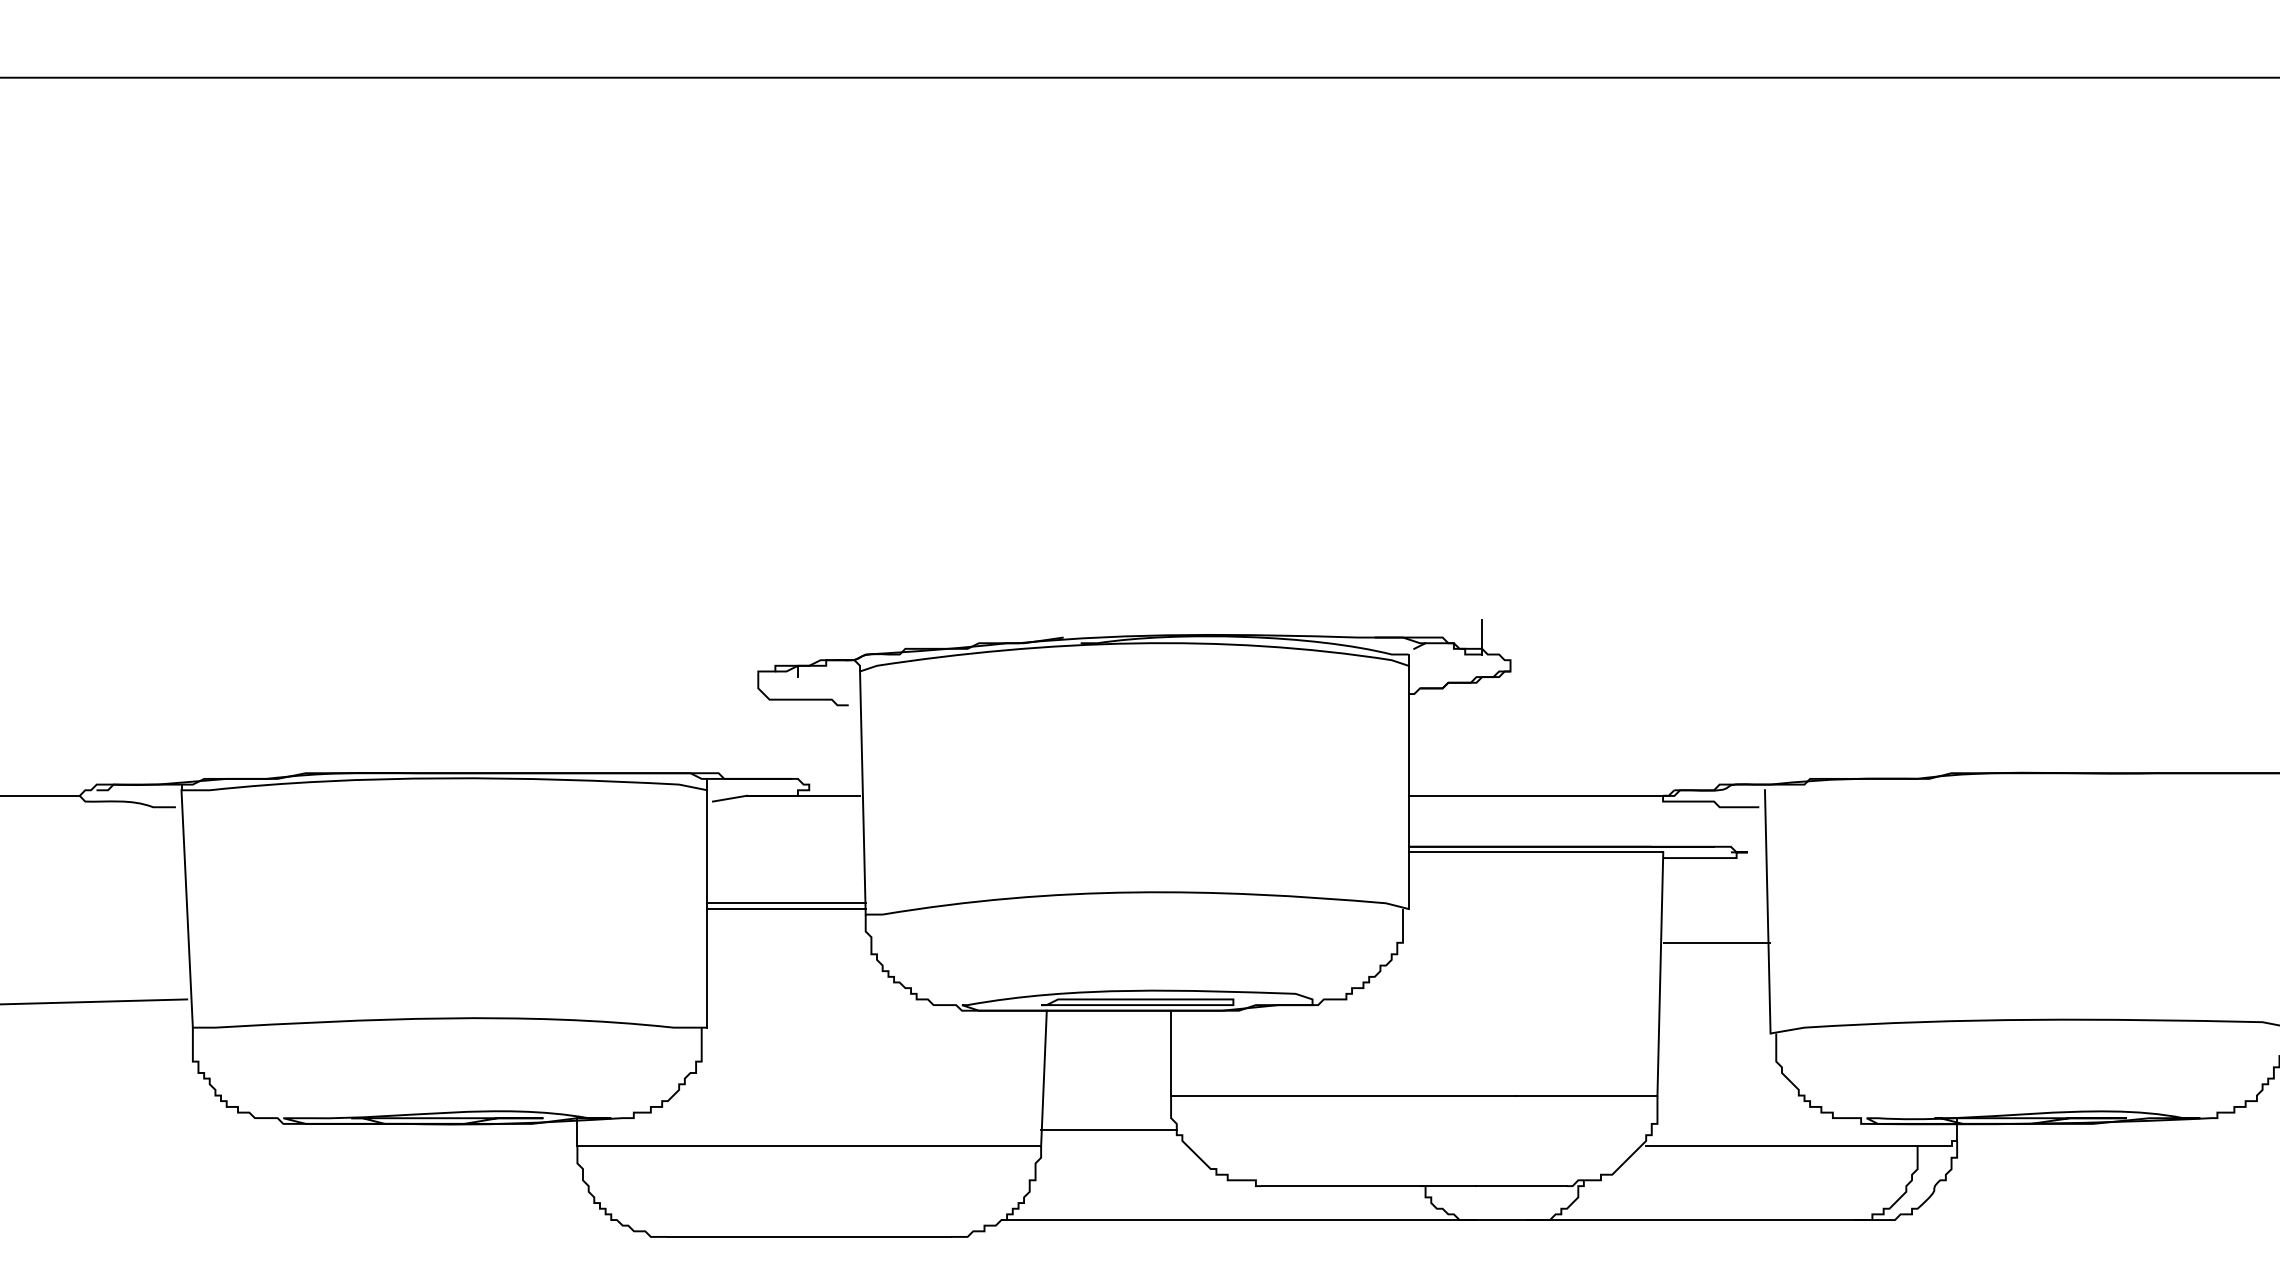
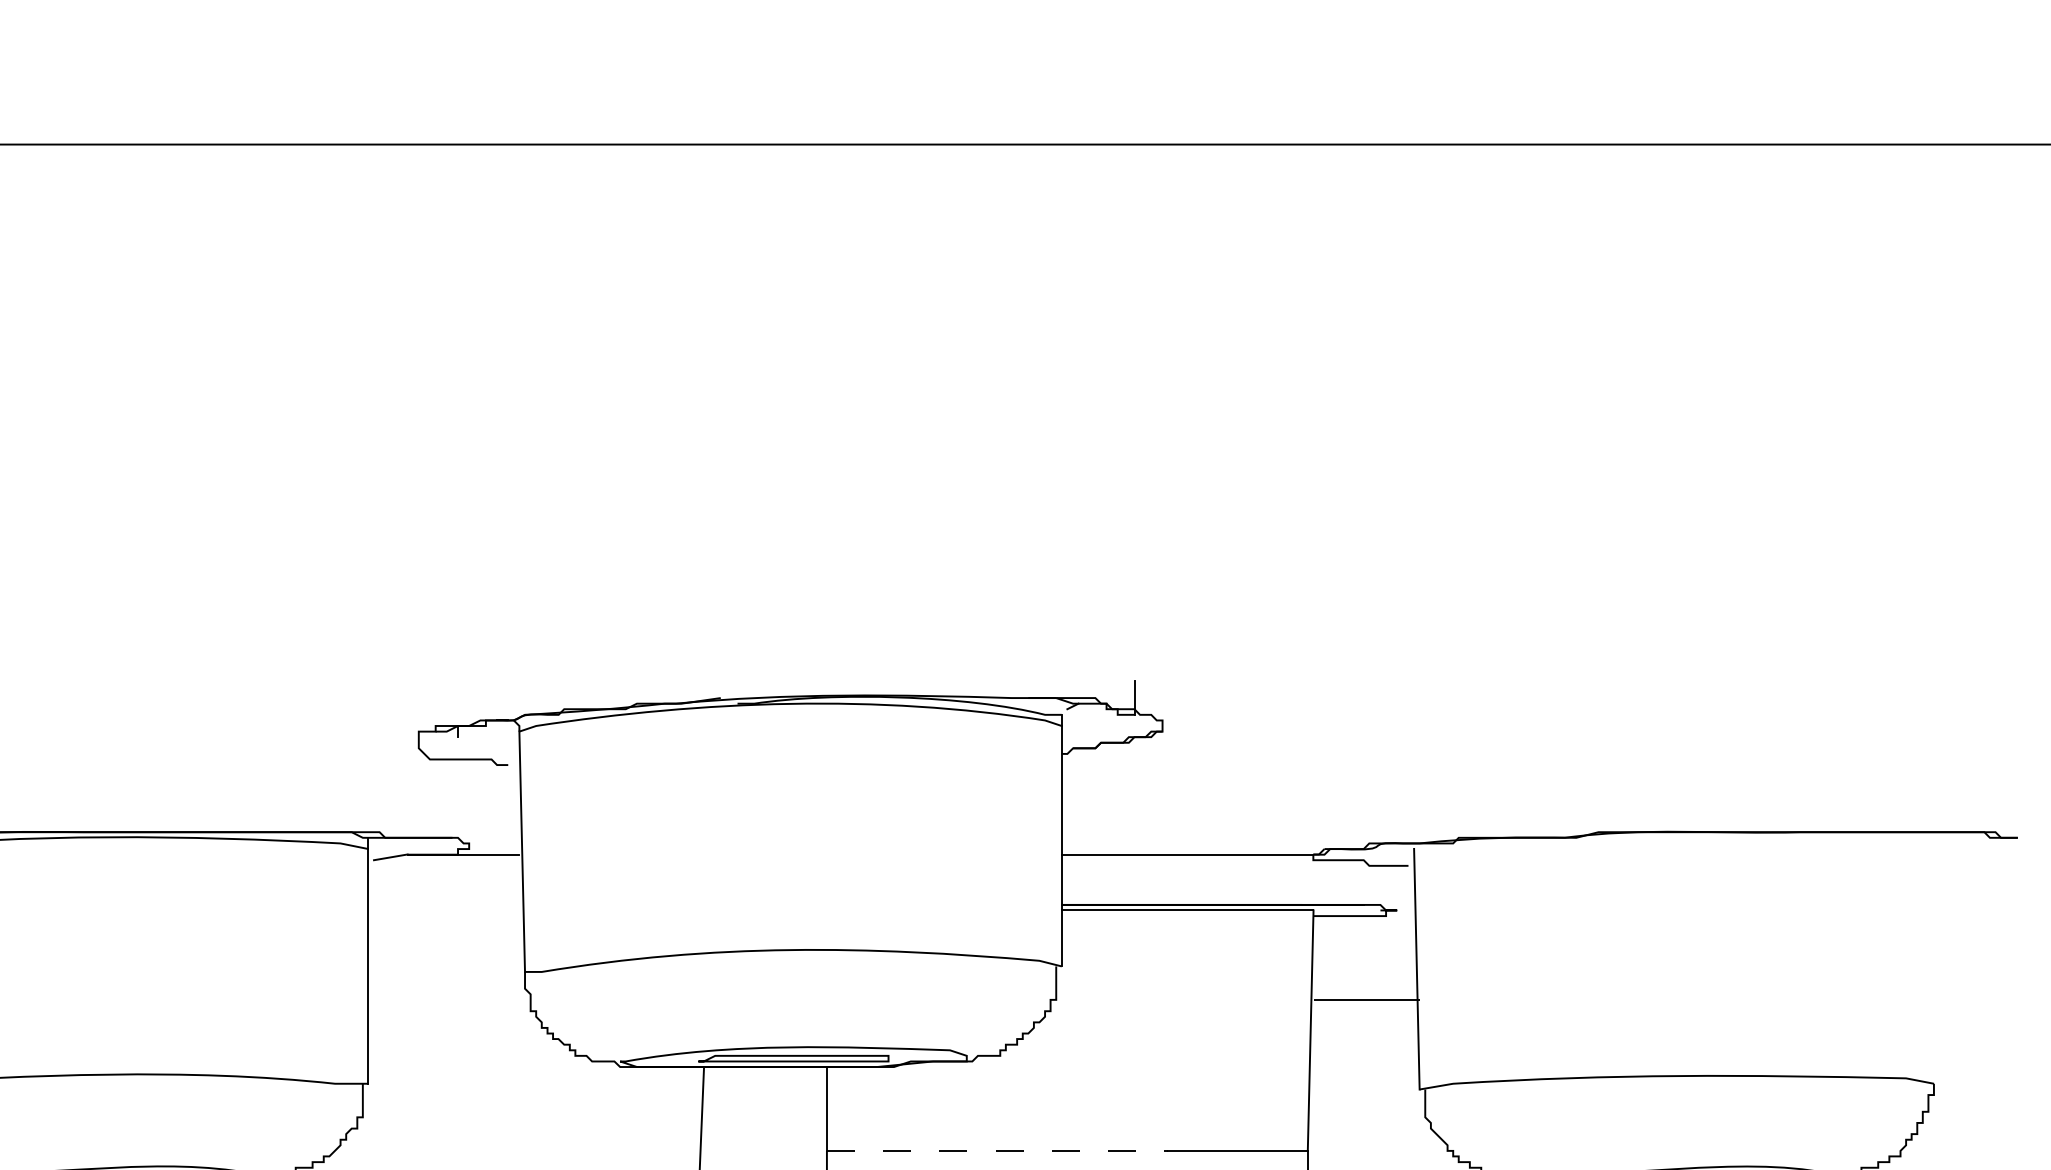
line: (786, 903) -> (446, 961), removed
line: (786, 908) -> (446, 965), removed
line: (1344, 1095) -> (998, 1150), solid -> dashed

